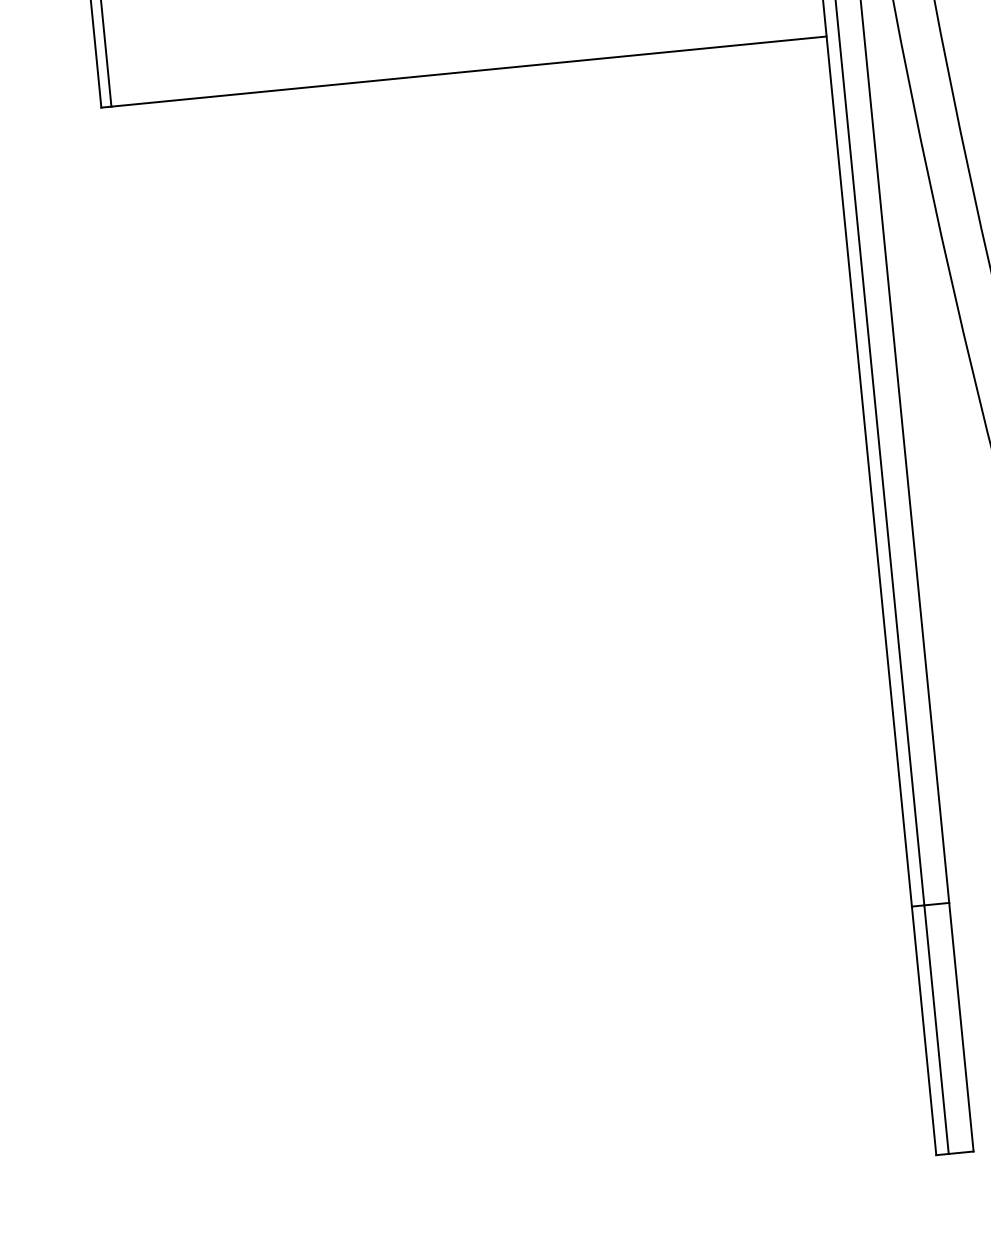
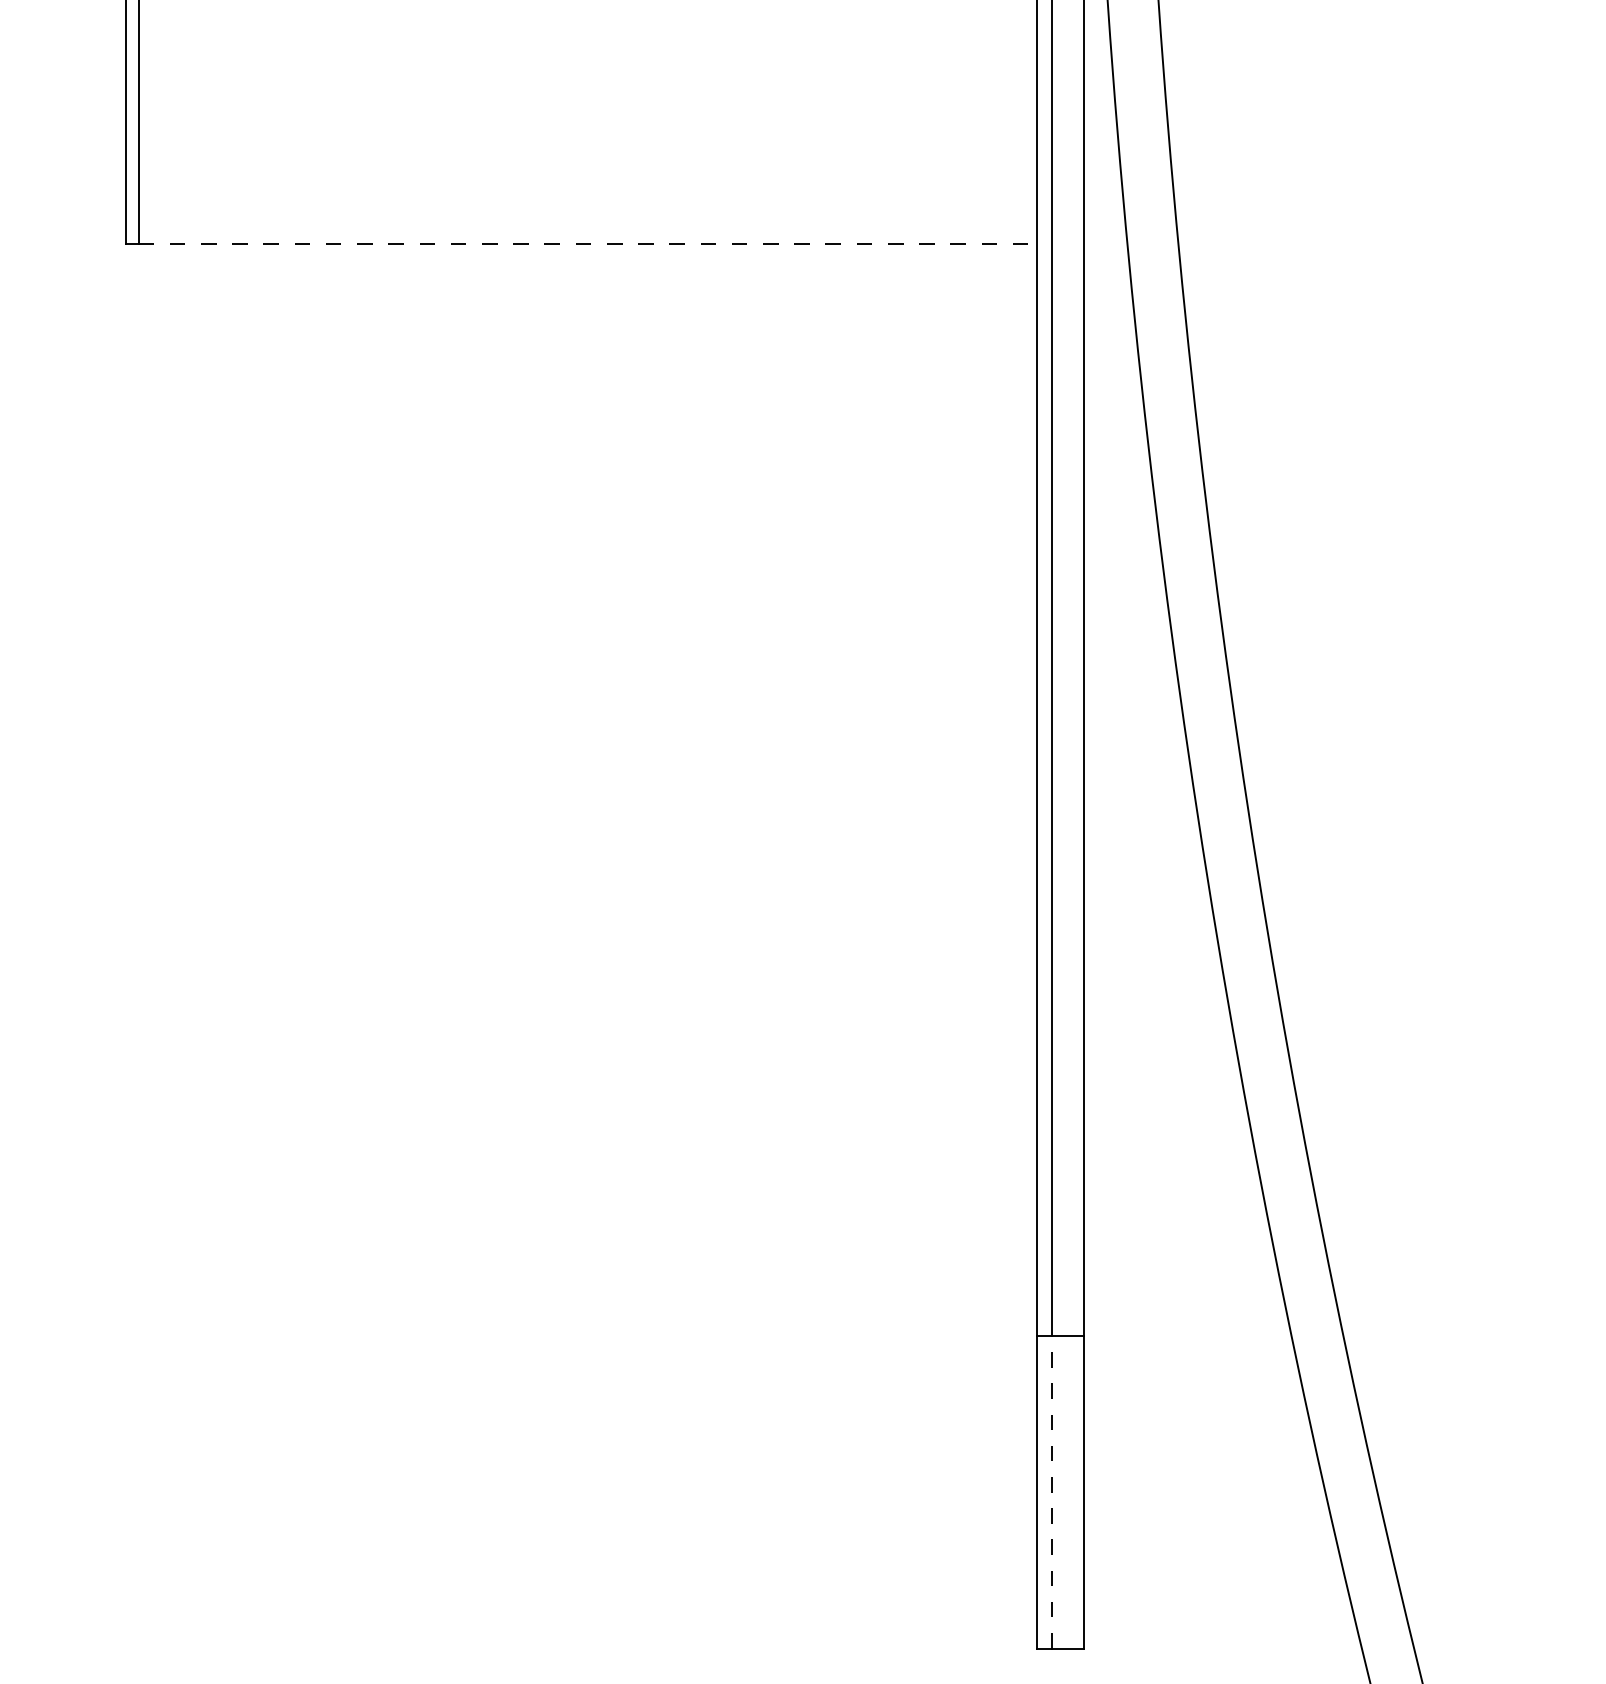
line: (469, 71) -> (588, 243), solid -> dashed
line: (936, 1029) -> (1052, 1492), solid -> dashed

